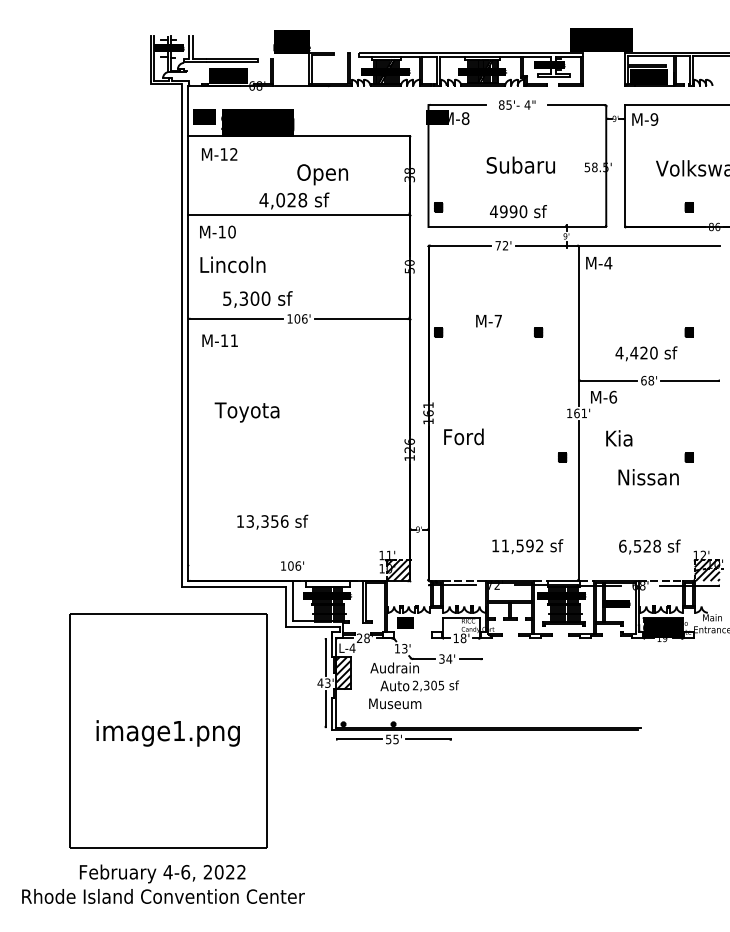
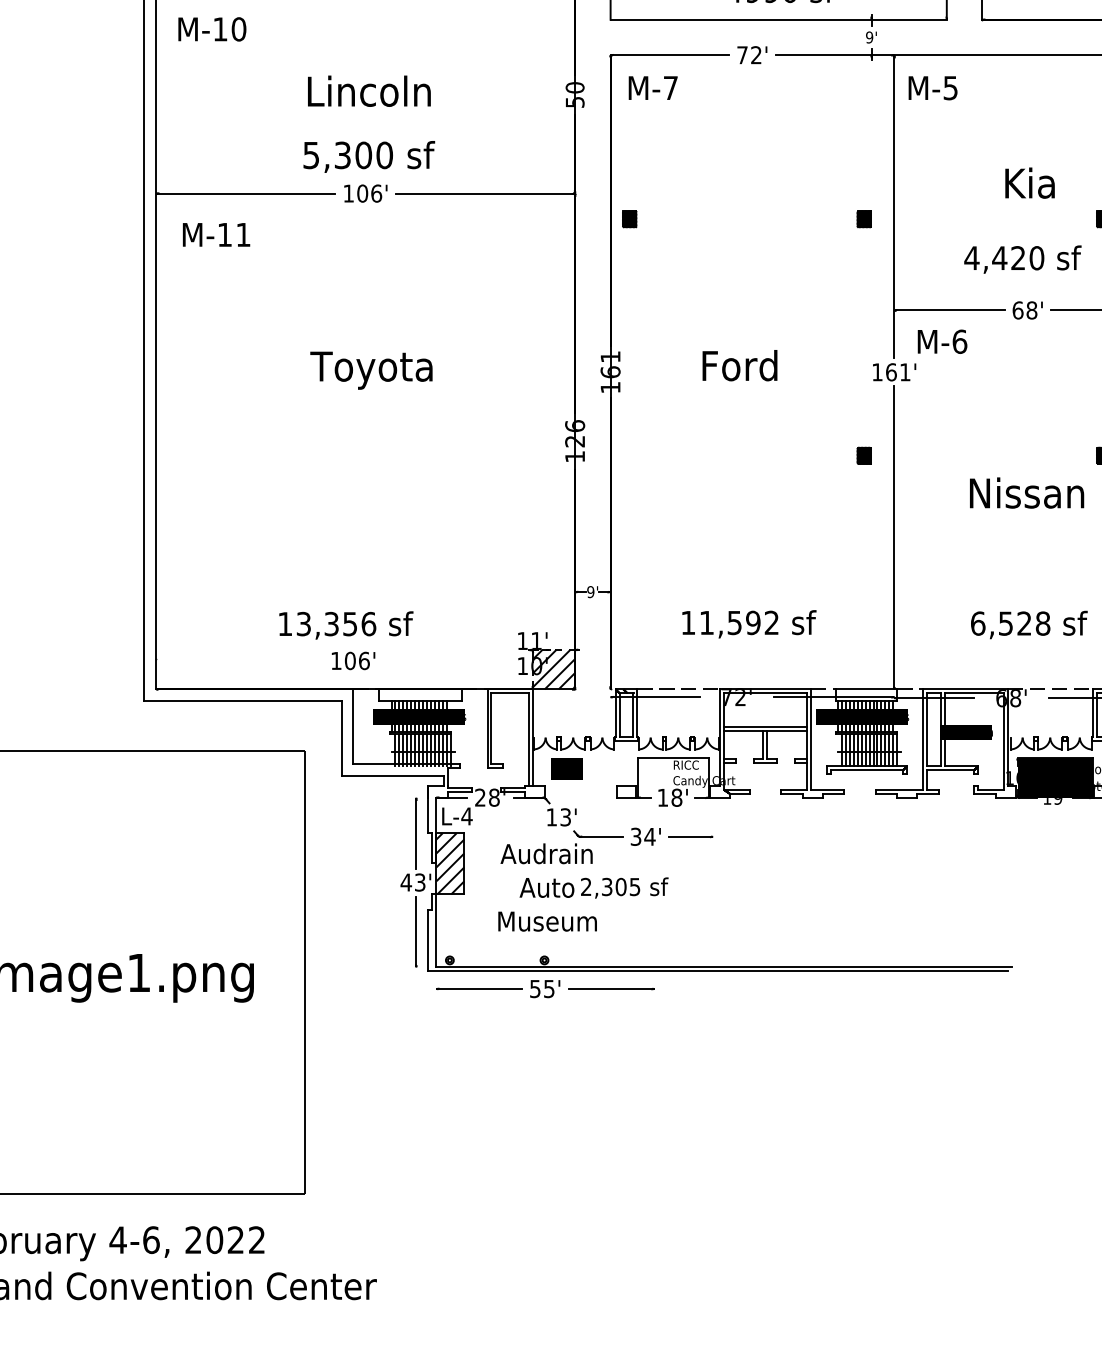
text: (608, 262) -> (951, 86), M-4 -> M-5
text: (232, 264) -> (368, 90), moved
text: (257, 299) -> (368, 156), moved
text: (488, 321) -> (652, 88), moved
part: (538, 332) -> (864, 219), moved
text: (246, 412) -> (370, 370), moved
text: (463, 436) -> (739, 364), moved
text: (619, 438) -> (1030, 183), moved
text: (272, 521) -> (345, 624), moved
text: (527, 546) -> (748, 624), moved

